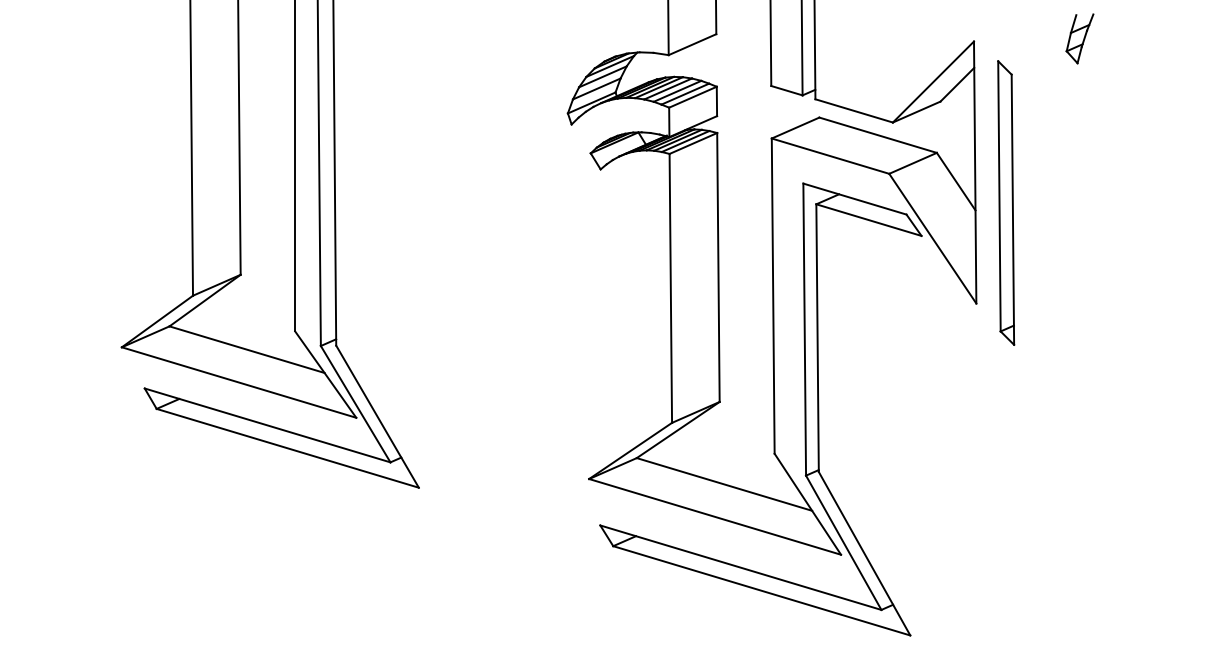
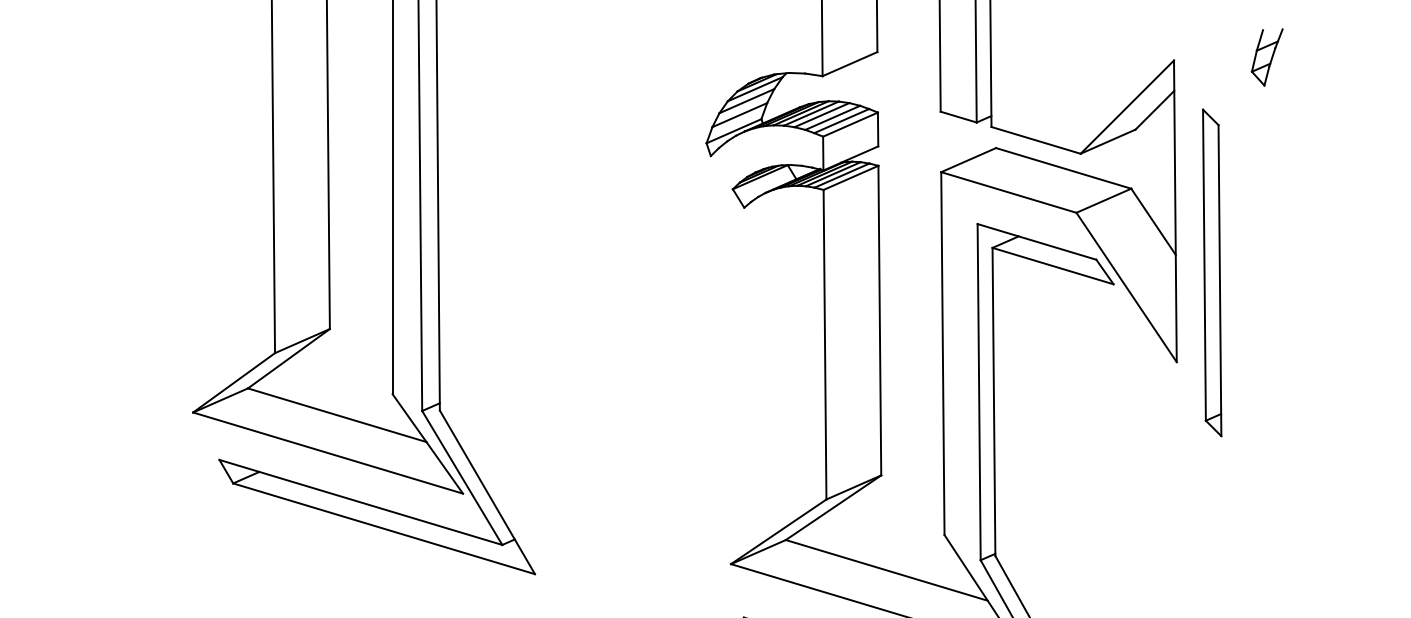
part: (1079, 38) -> (1266, 57), moved
part: (1006, 202) -> (1212, 272), moved

